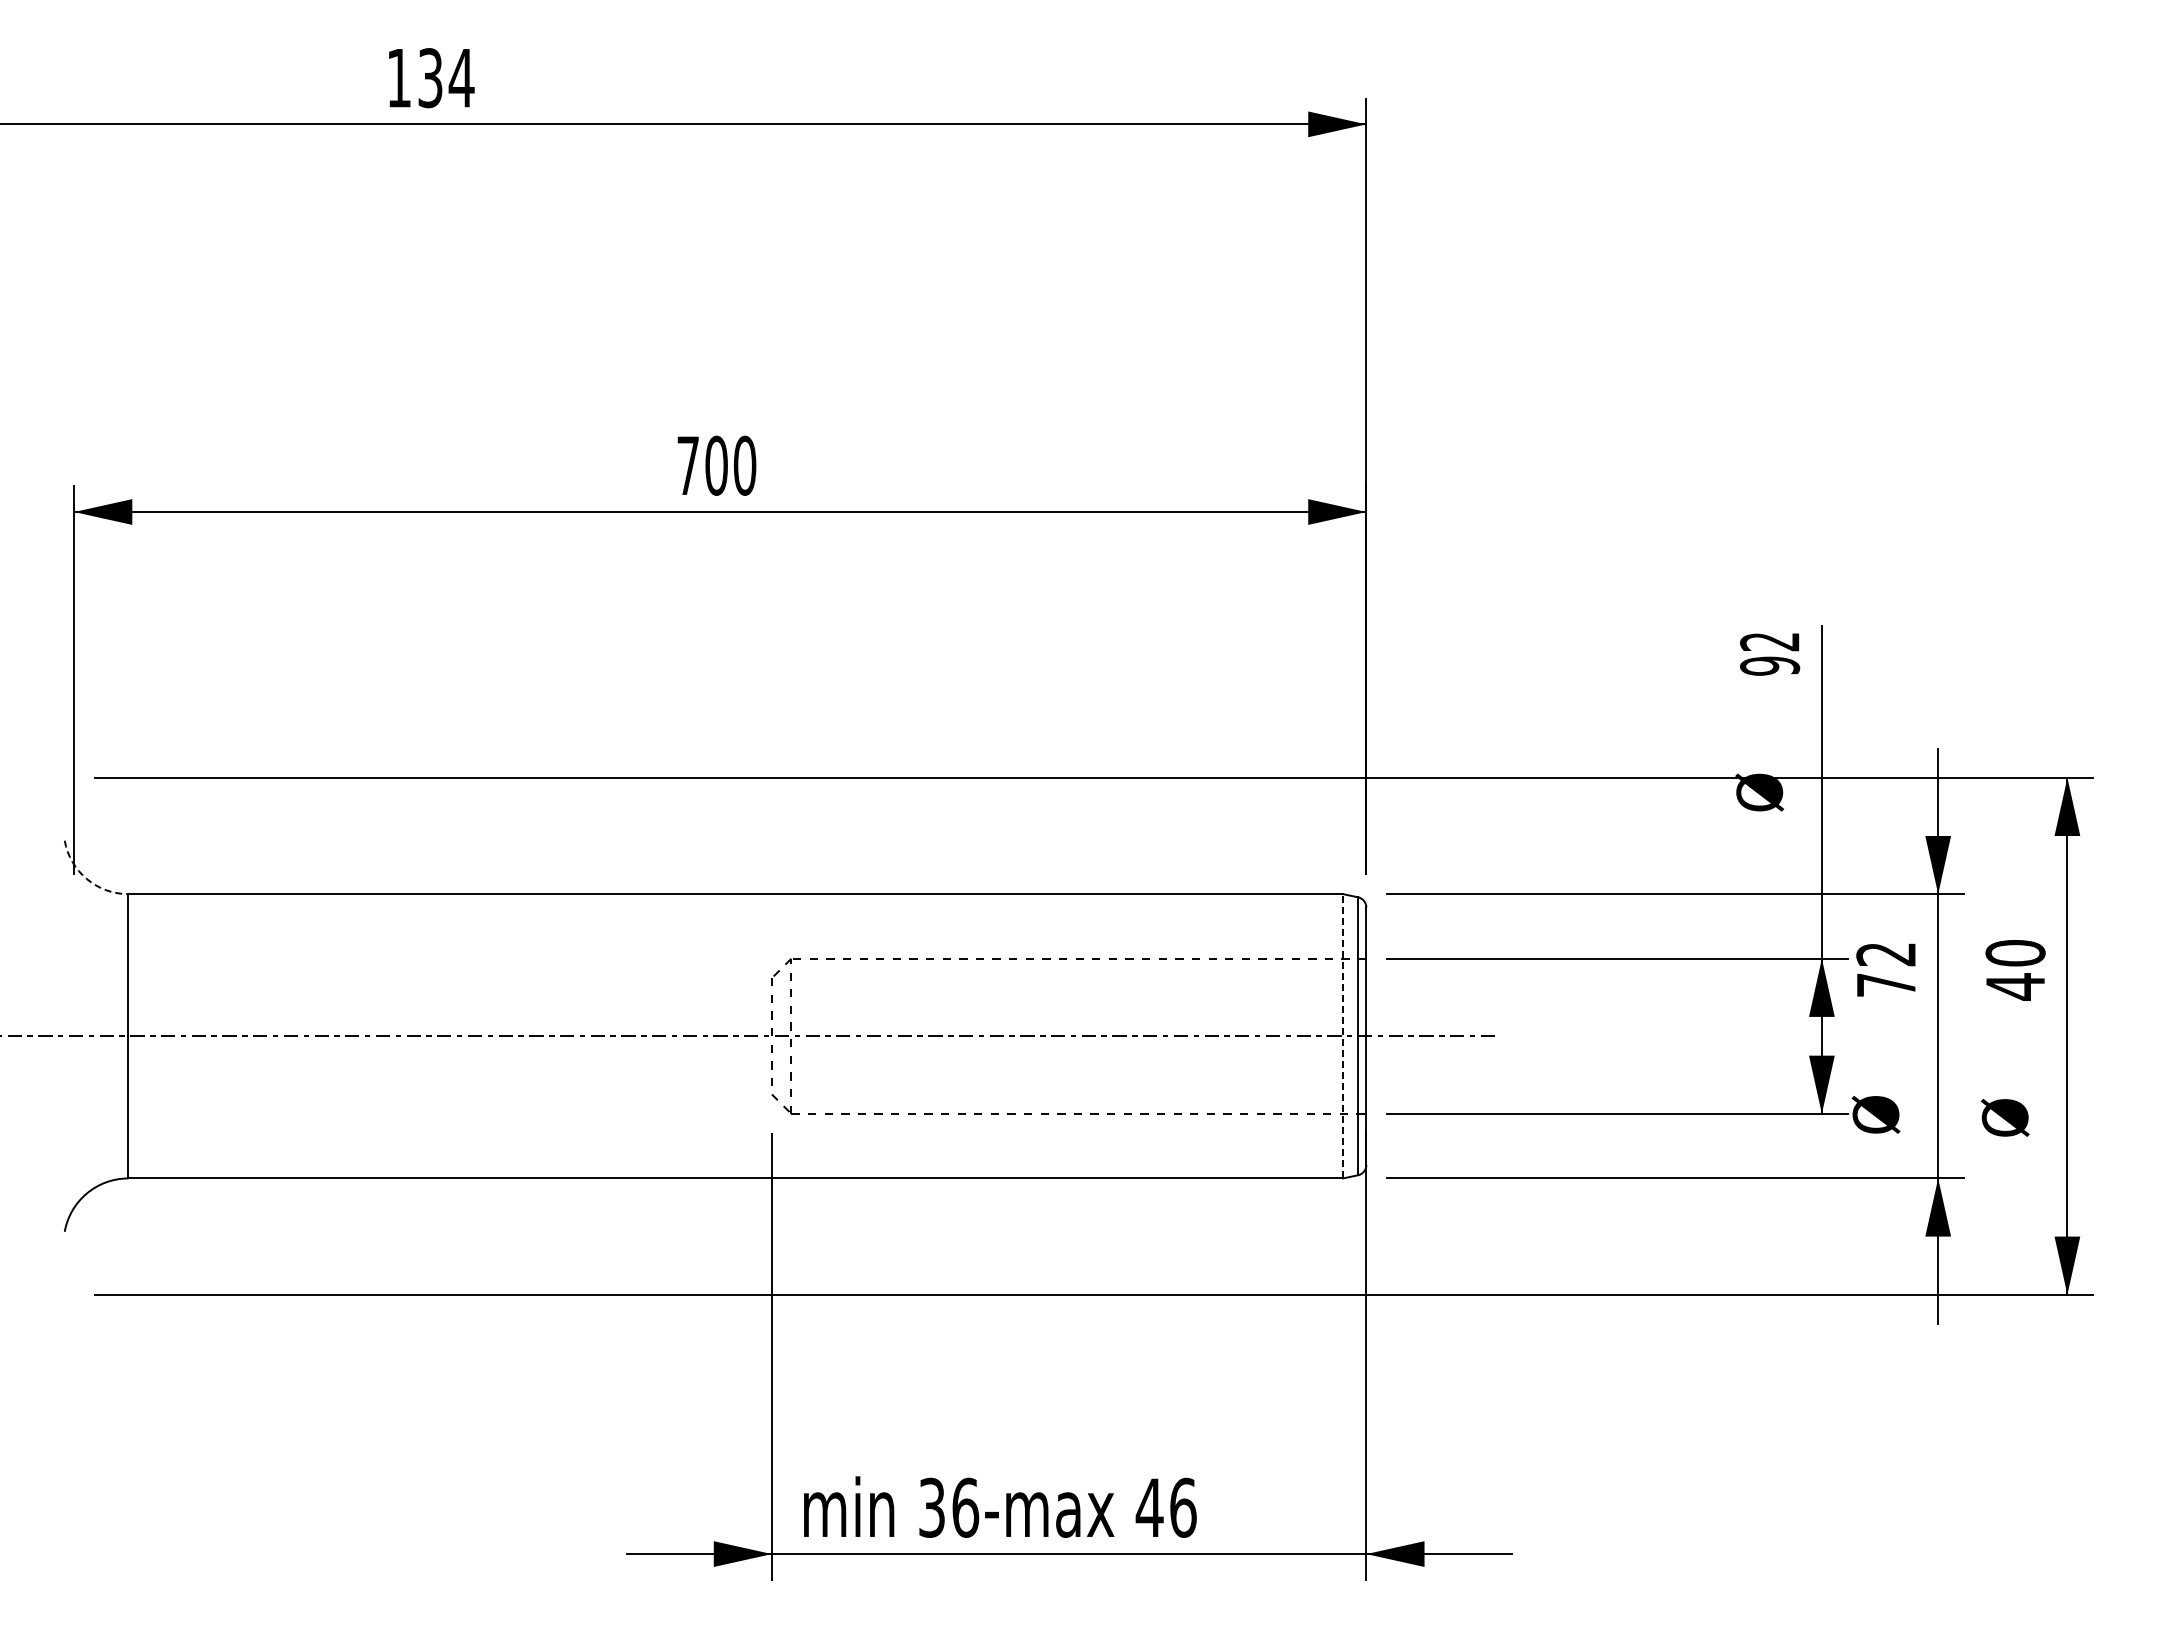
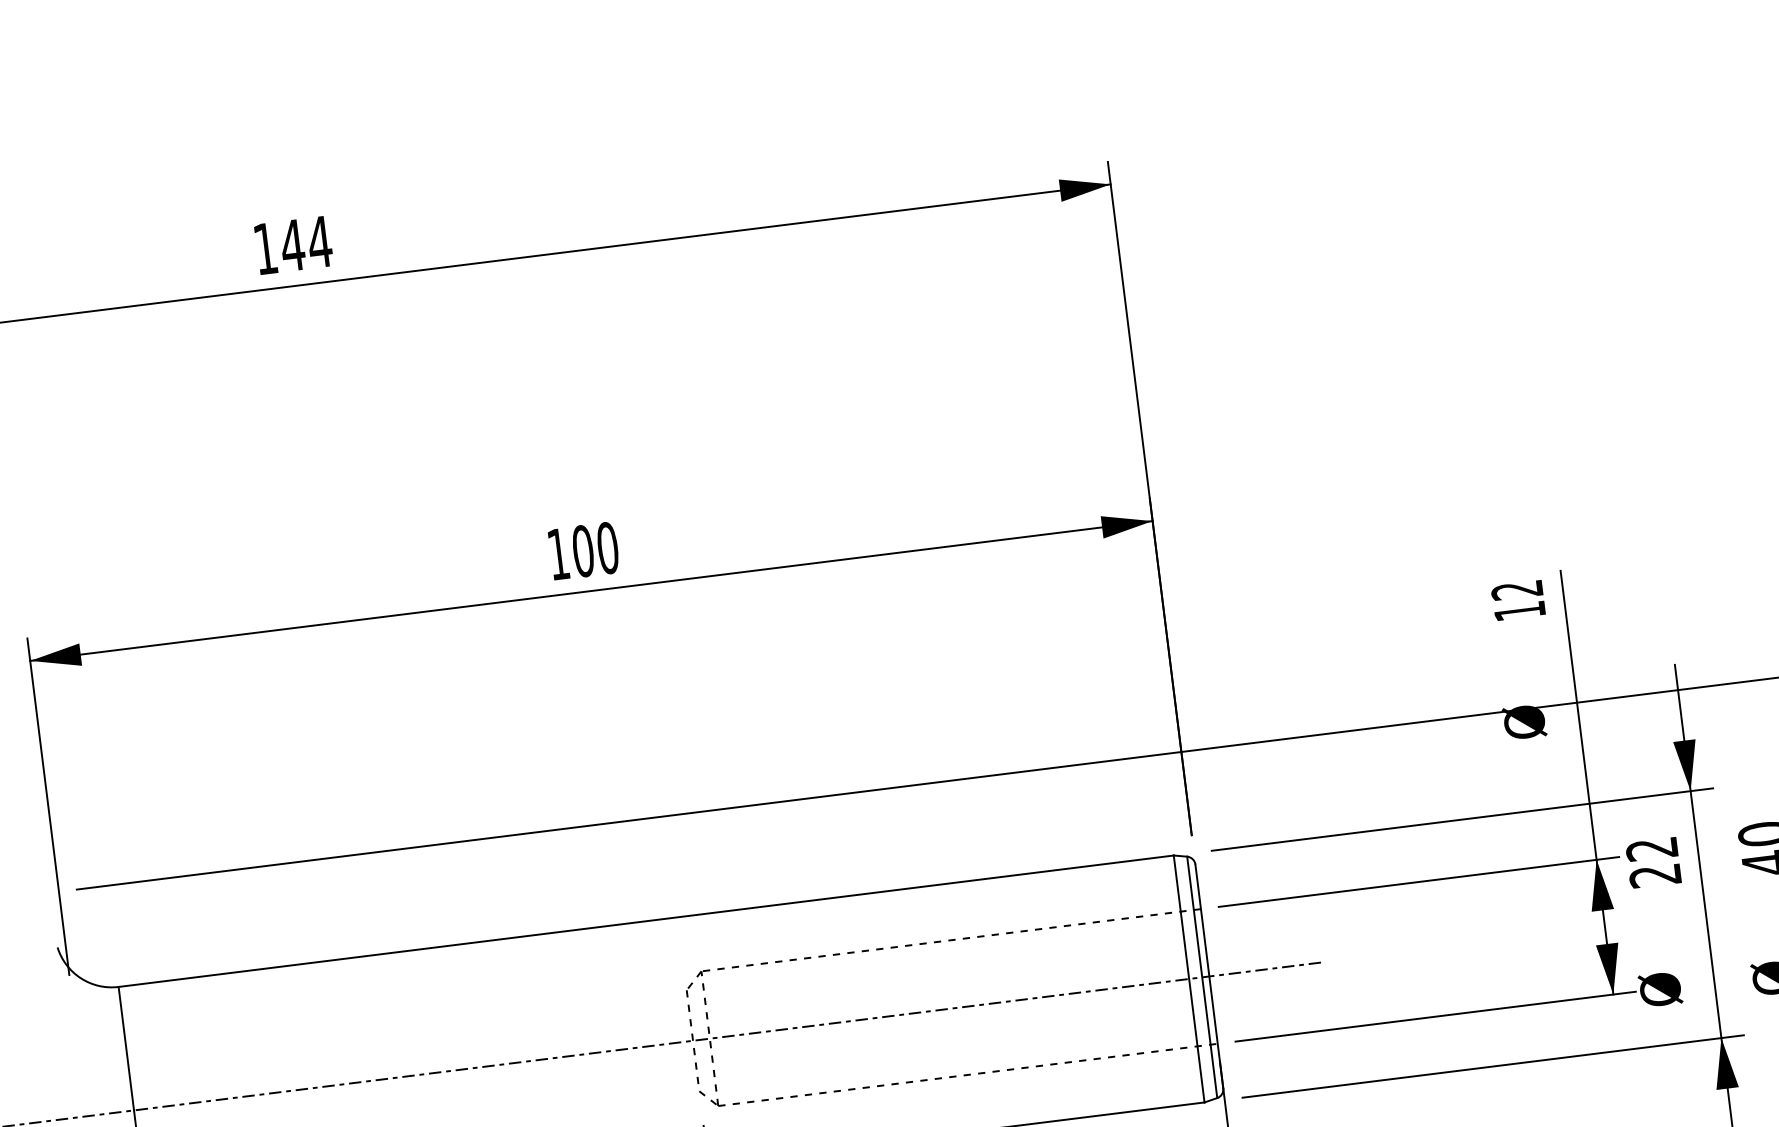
text: (430, 78) -> (292, 245), 134 -> 144
text: (687, 465) -> (557, 554), 700 -> 100
text: (1770, 665) -> (1520, 610), 92 -> 12
arc: (86, 879) -> (80, 978), dashed -> solid
text: (1885, 985) -> (1654, 876), 72 -> 22
line: (1343, 1035) -> (1189, 978), dashed -> solid

